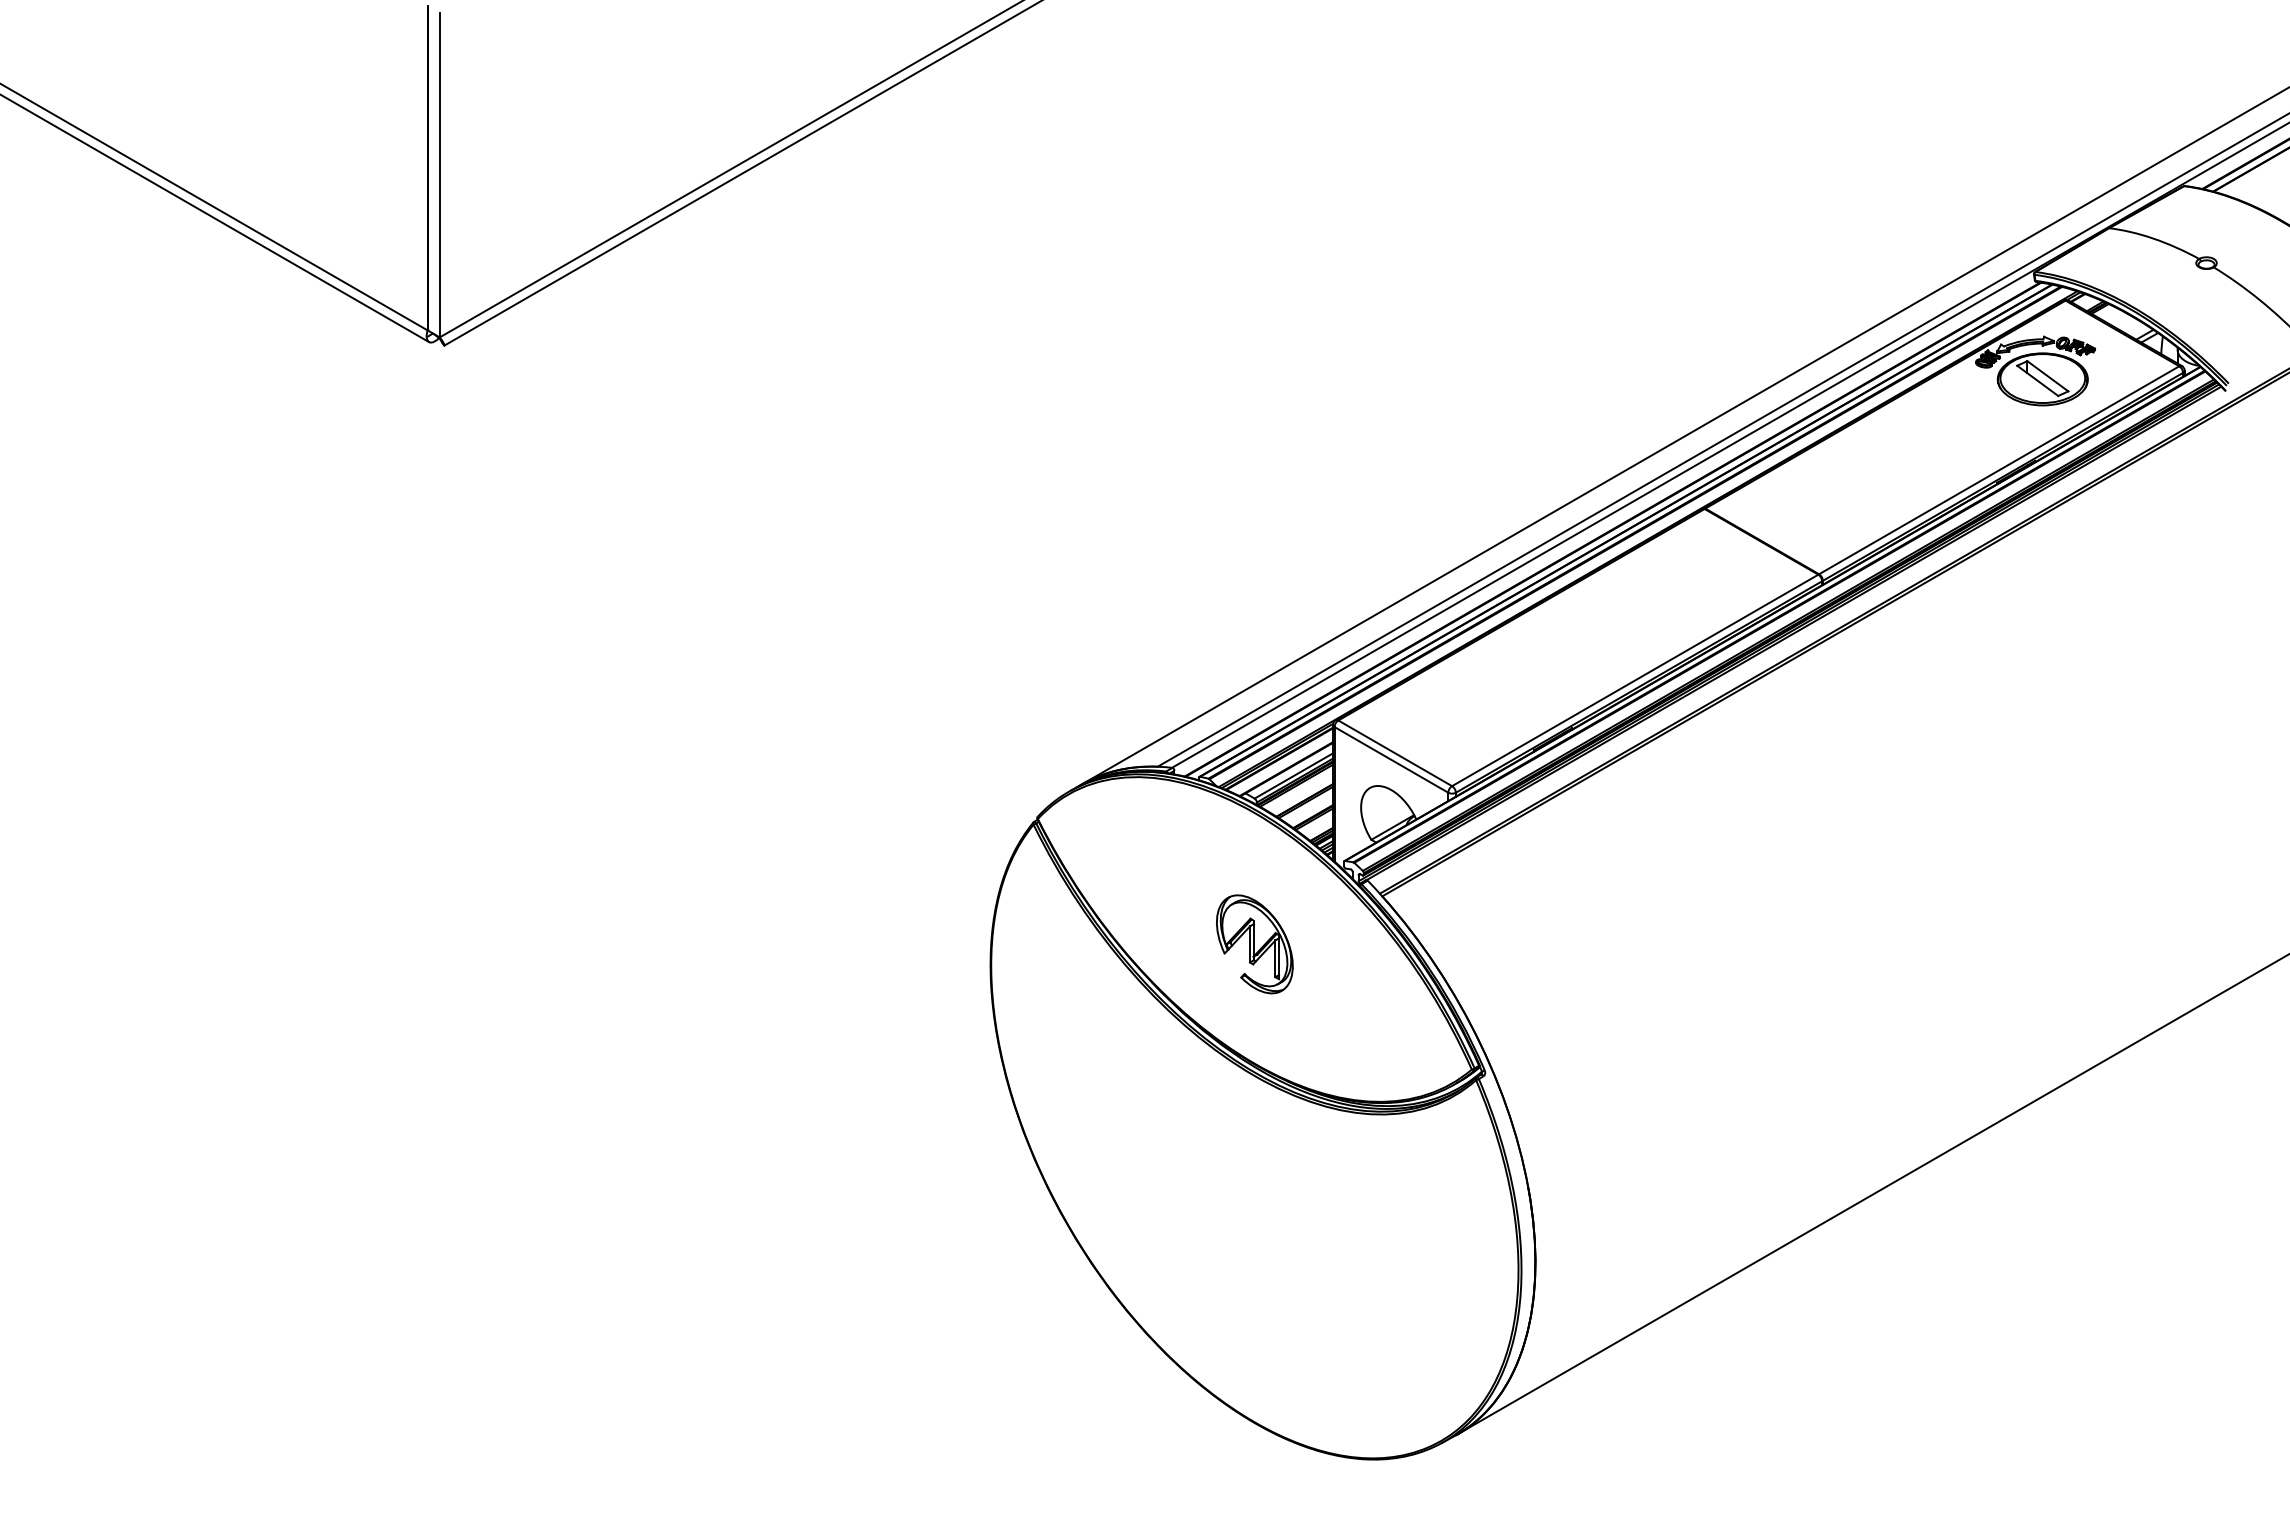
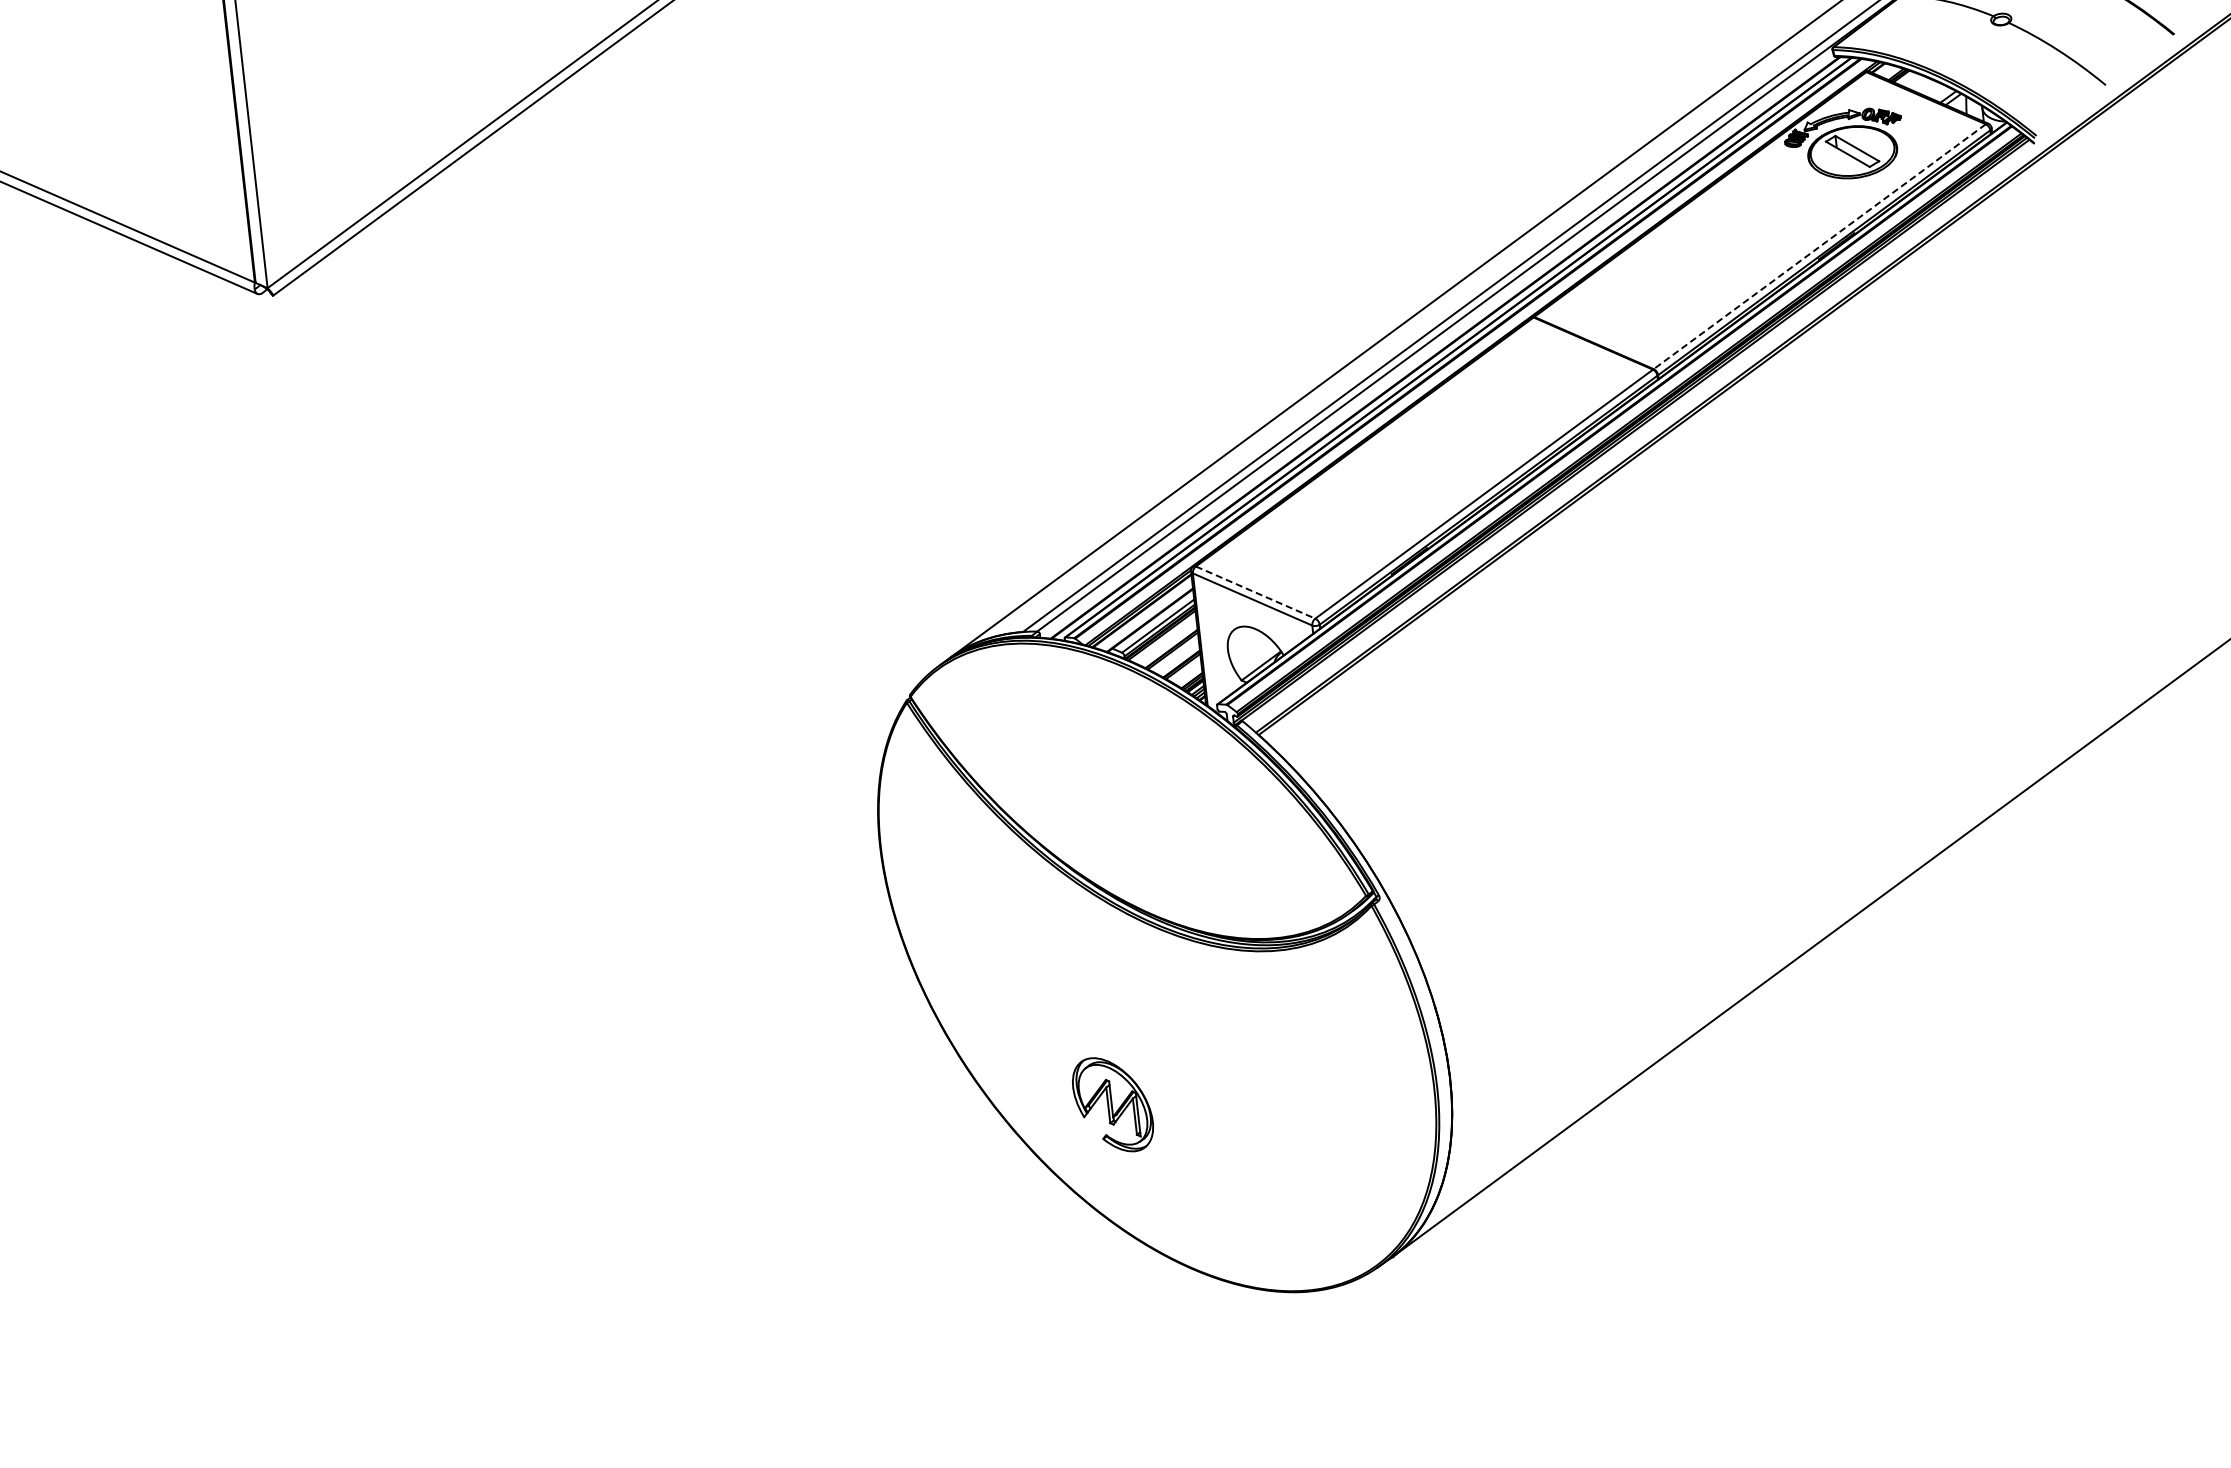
line: (1999, 470) -> (1820, 246), solid -> dashed
line: (1395, 753) -> (1255, 592), solid -> dashed
part: (1254, 944) -> (1112, 1104), moved

